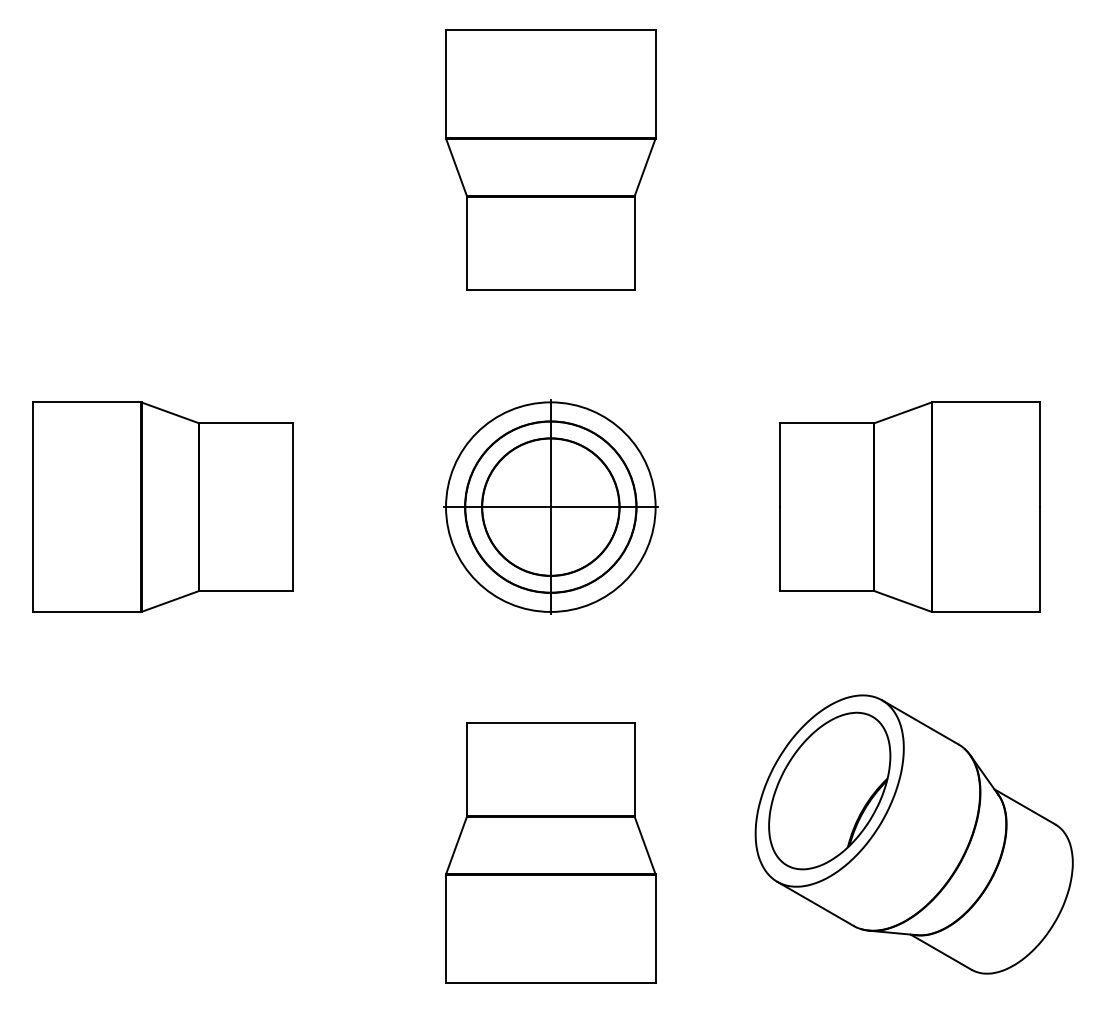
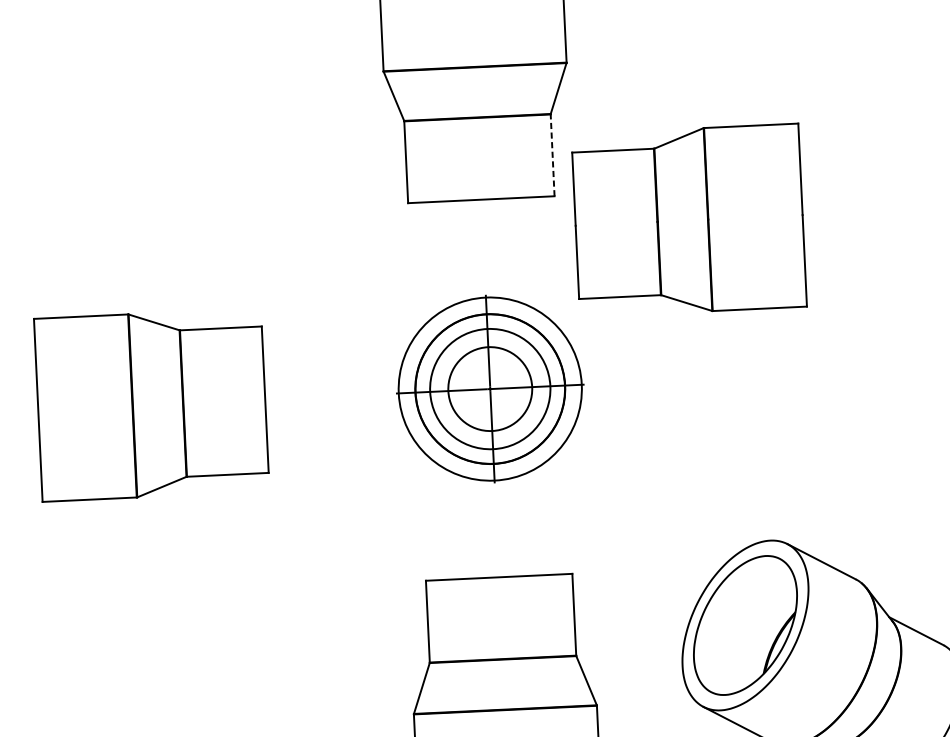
line: (634, 243) -> (552, 155), solid -> dashed
circle: (550, 506) -> (489, 388), size x0.7
part: (909, 506) -> (688, 219), moved

